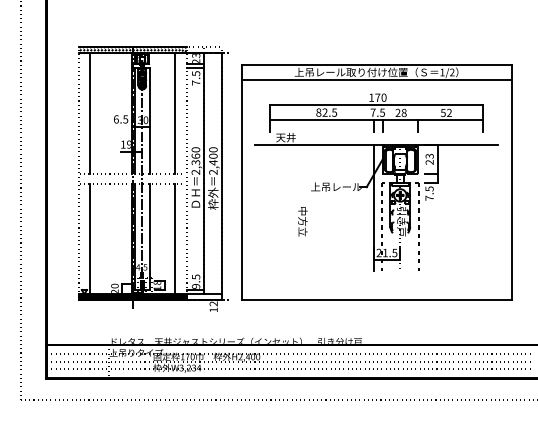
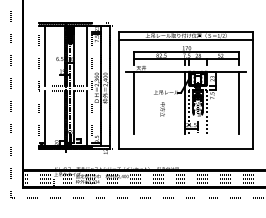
line: (270, 207) -> (133, 102), added
line: (482, 207) -> (238, 102), added
text: (302, 221) -> (162, 109), moved

